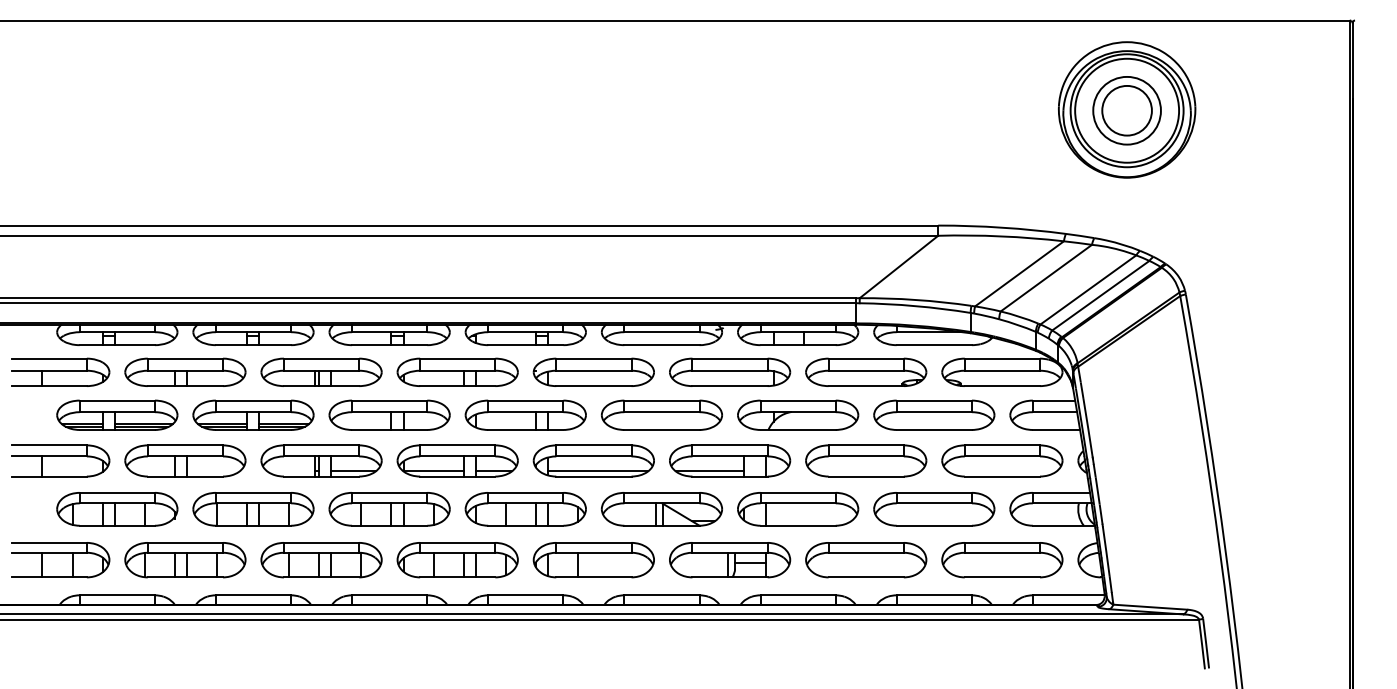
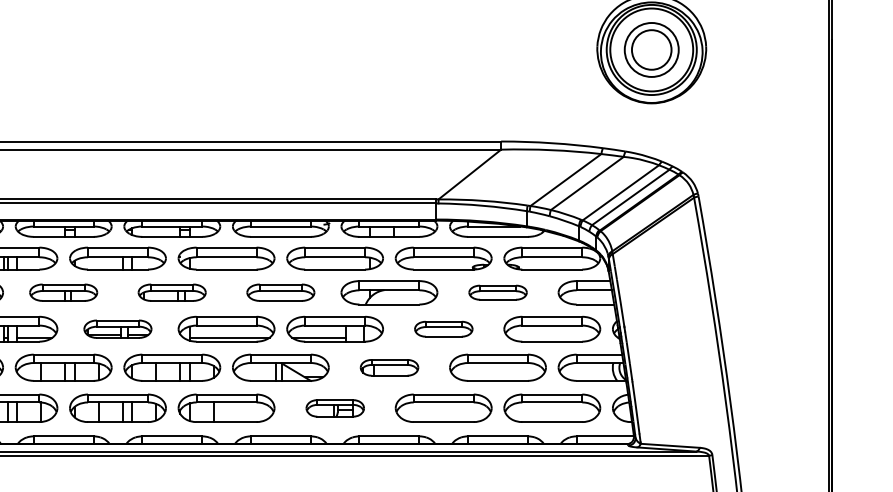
part: (389, 414) -> (63, 292), size x0.7
part: (525, 414) -> (172, 292), size x0.7
part: (661, 414) -> (280, 292), size x0.7
part: (934, 414) -> (498, 292), size x0.6
part: (457, 460) -> (117, 328), size x0.7
part: (866, 460) -> (443, 328), size x0.6
part: (798, 509) -> (389, 367), size x0.6
part: (730, 560) -> (335, 408), size x0.6

